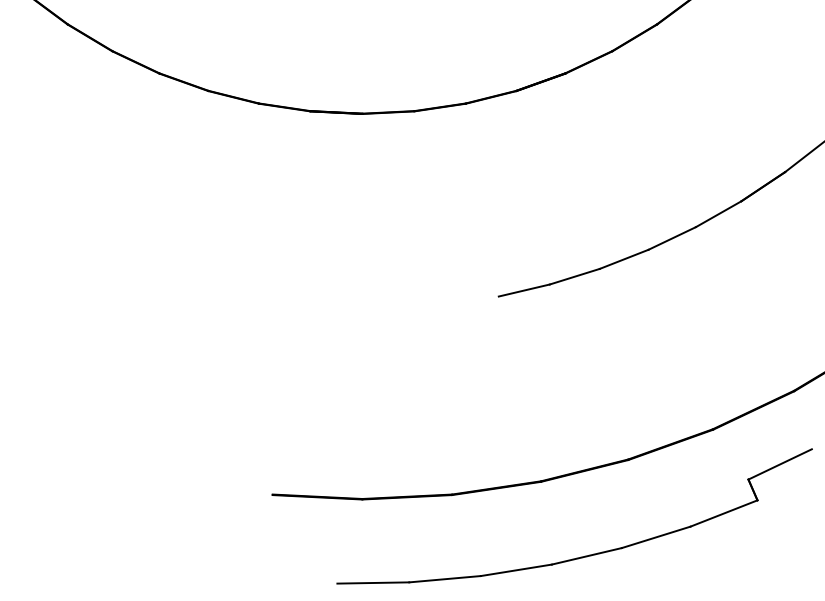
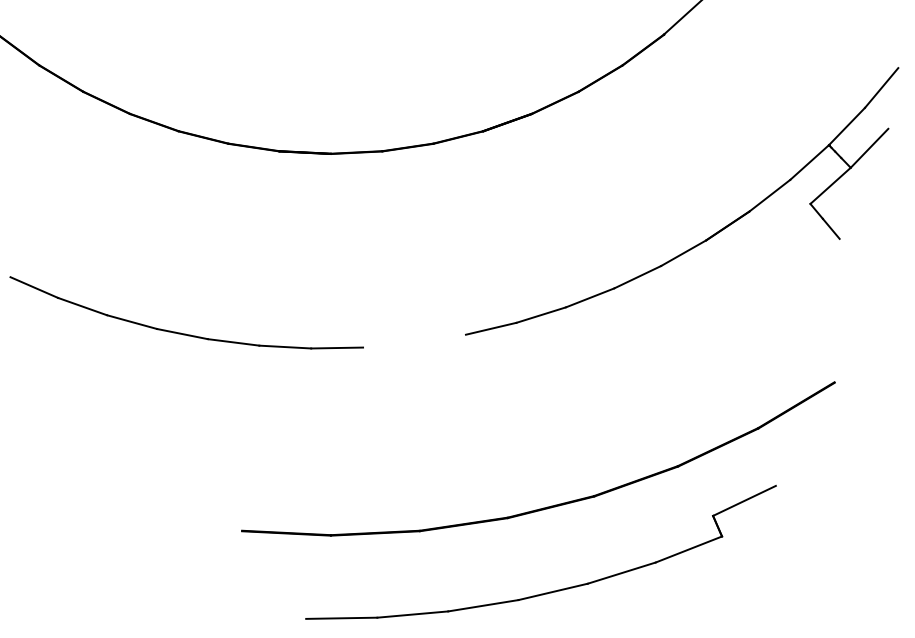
part: (210, 294) -> (180, 332), added

